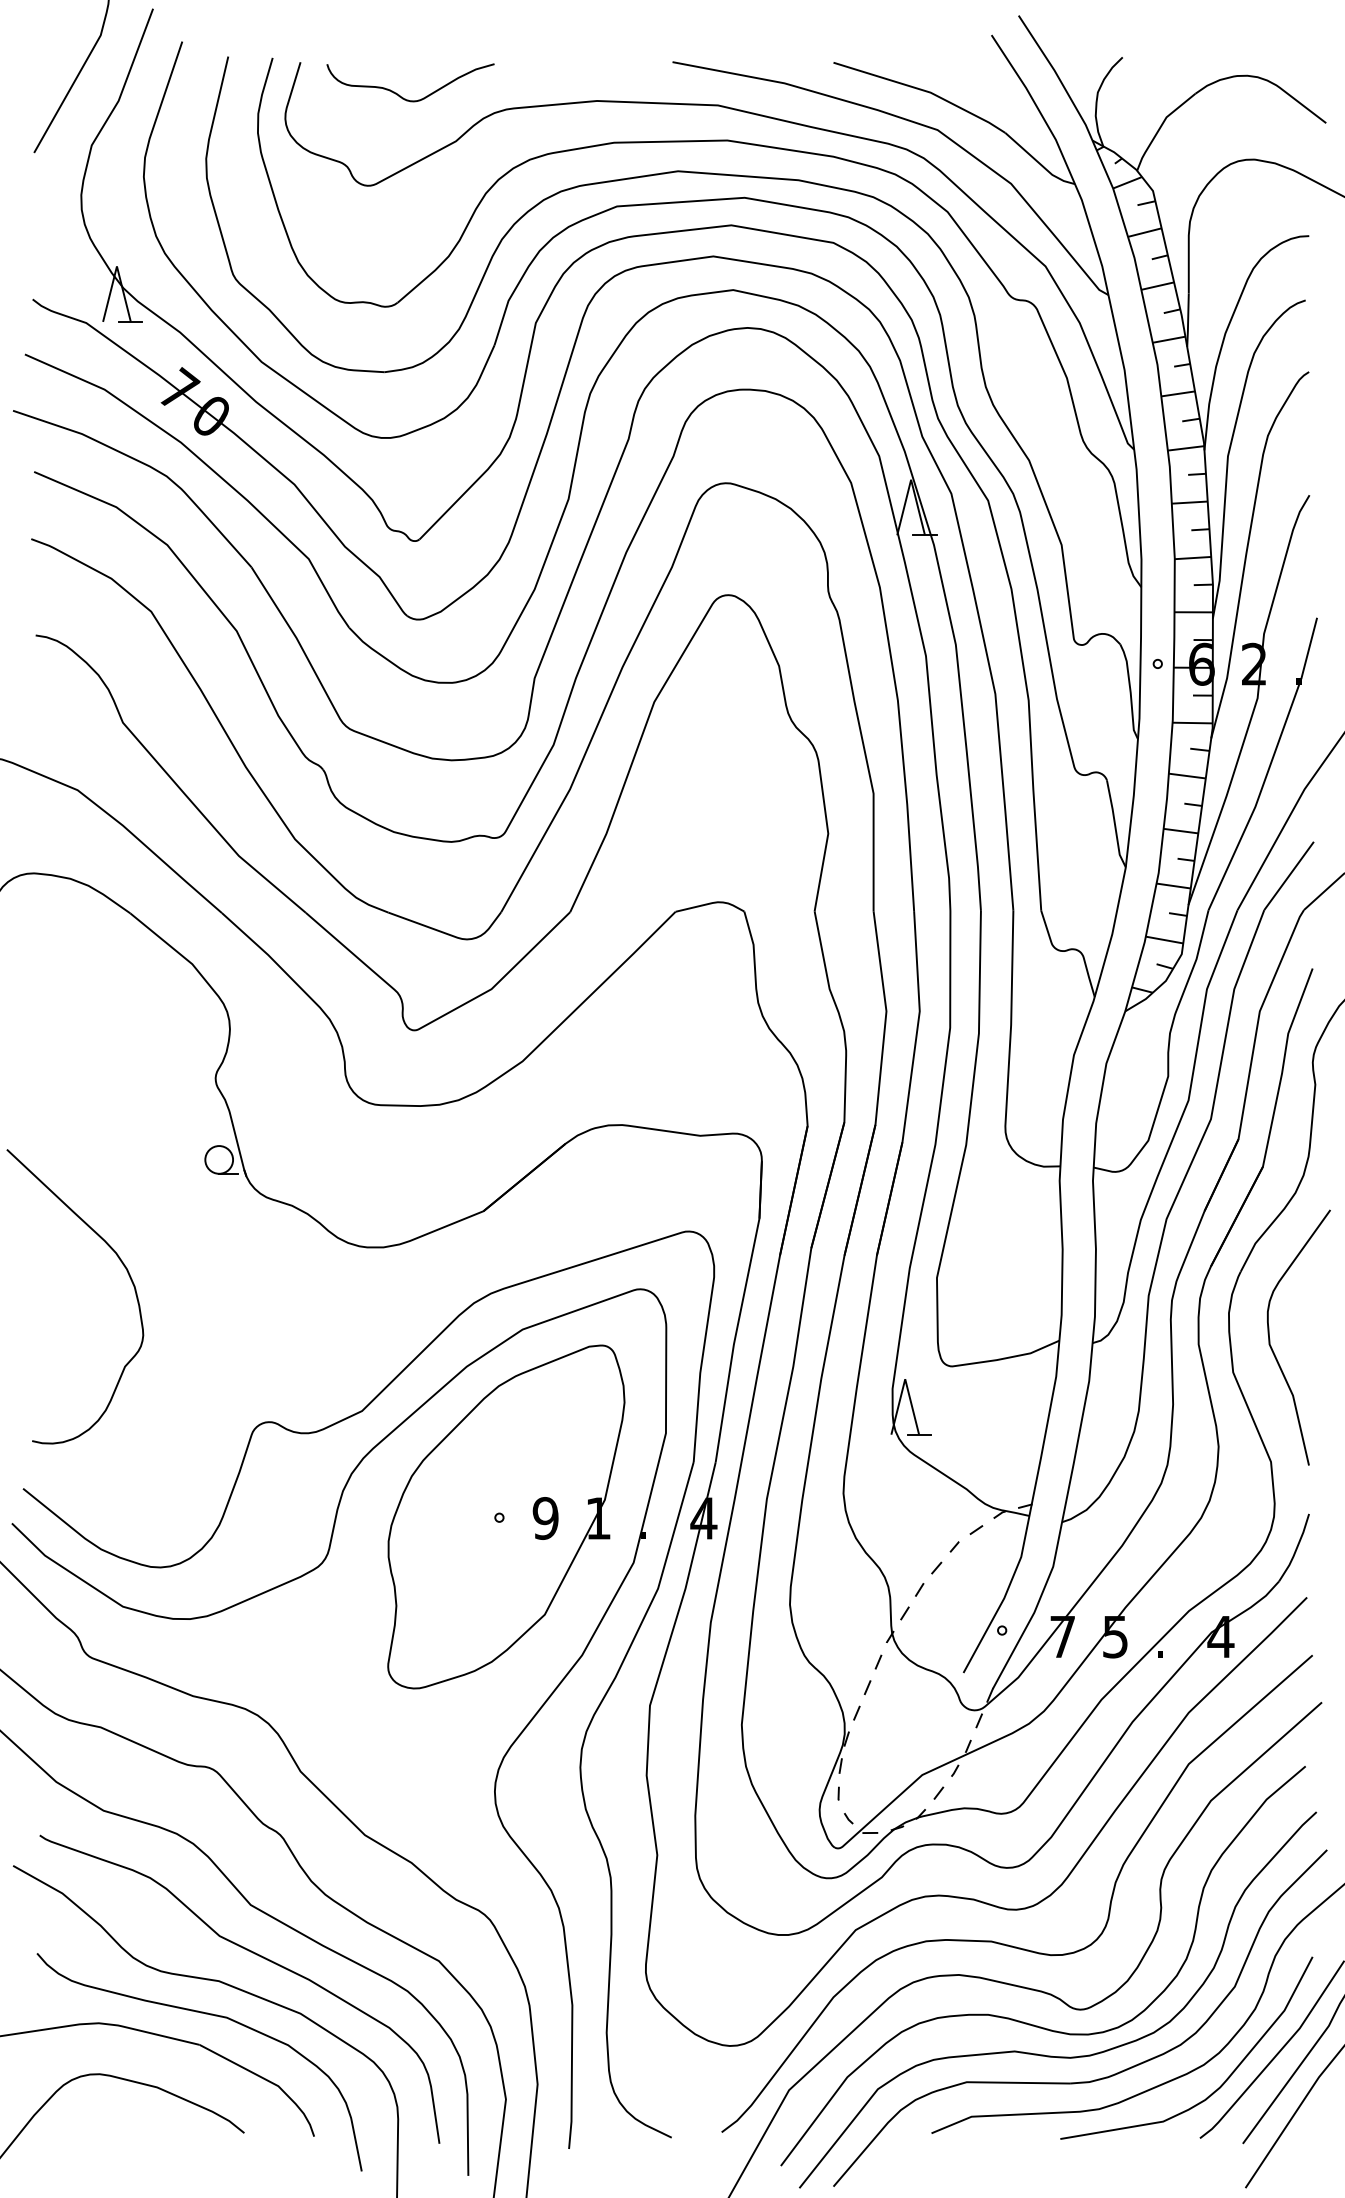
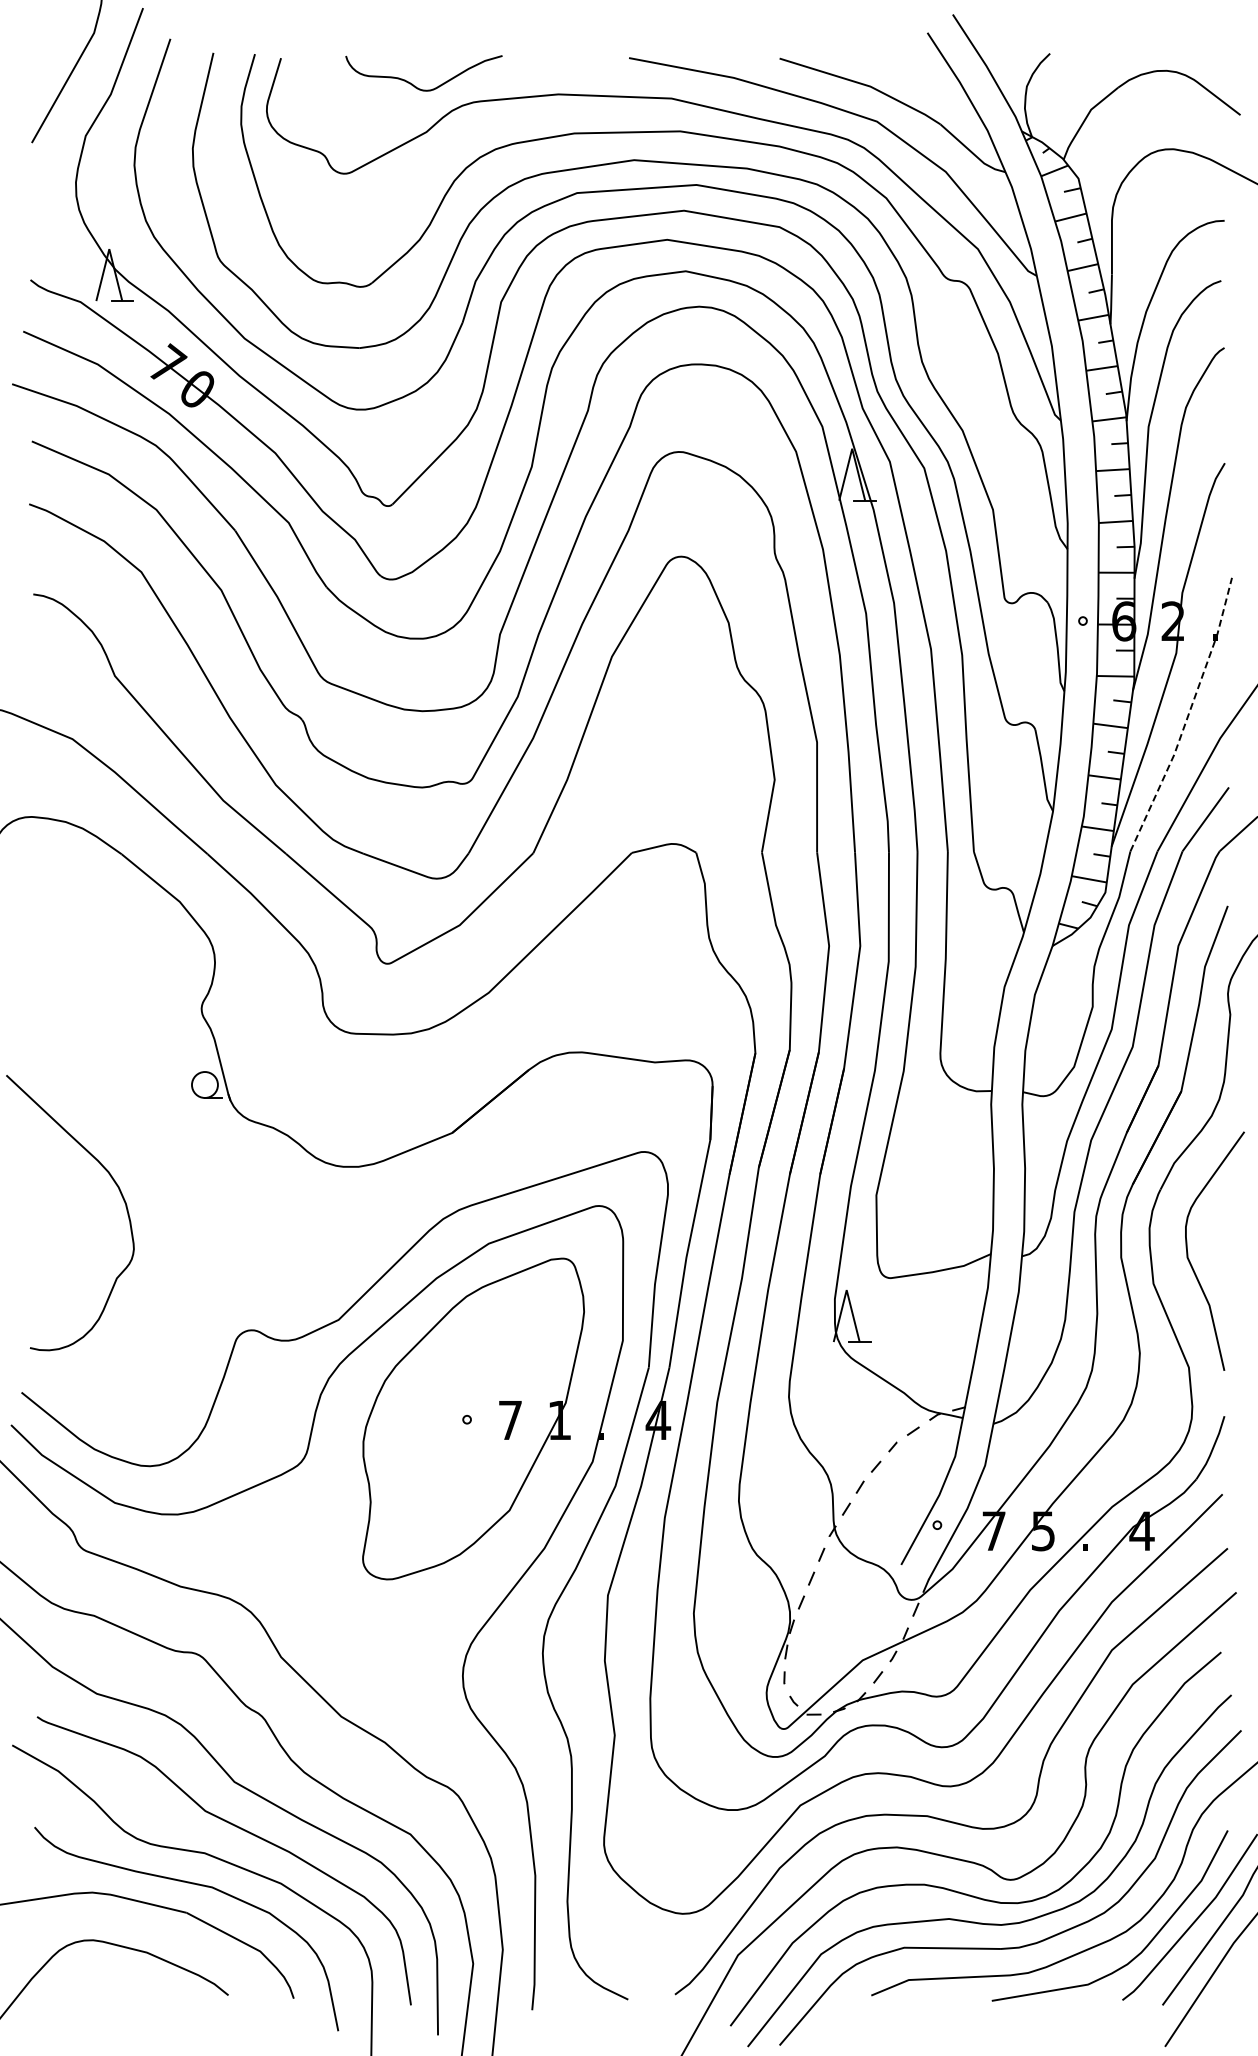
curve: (401, 95) -> (415, 85), moved
line: (1269, 767) -> (1187, 717), solid -> dashed
text: (545, 1518) -> (510, 1420), 9 -> 7

